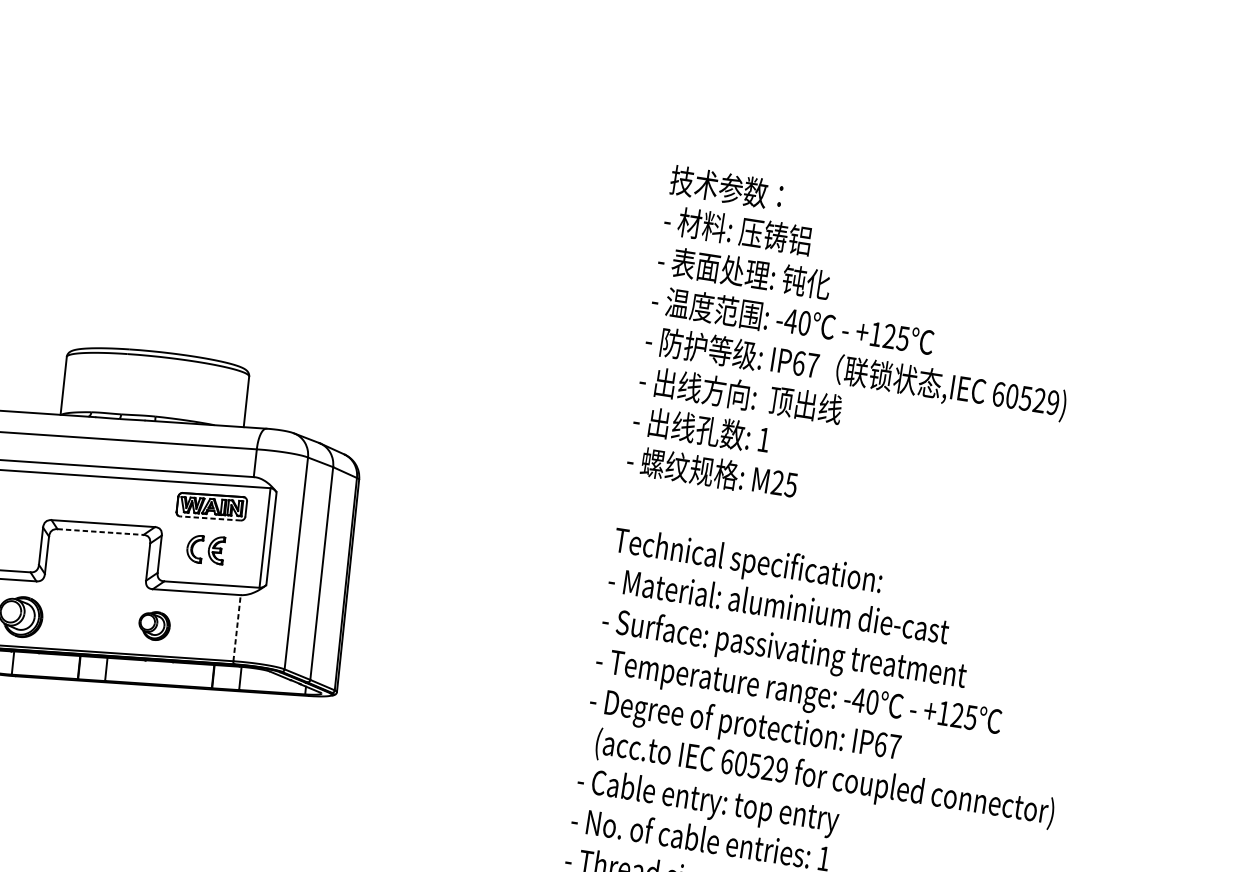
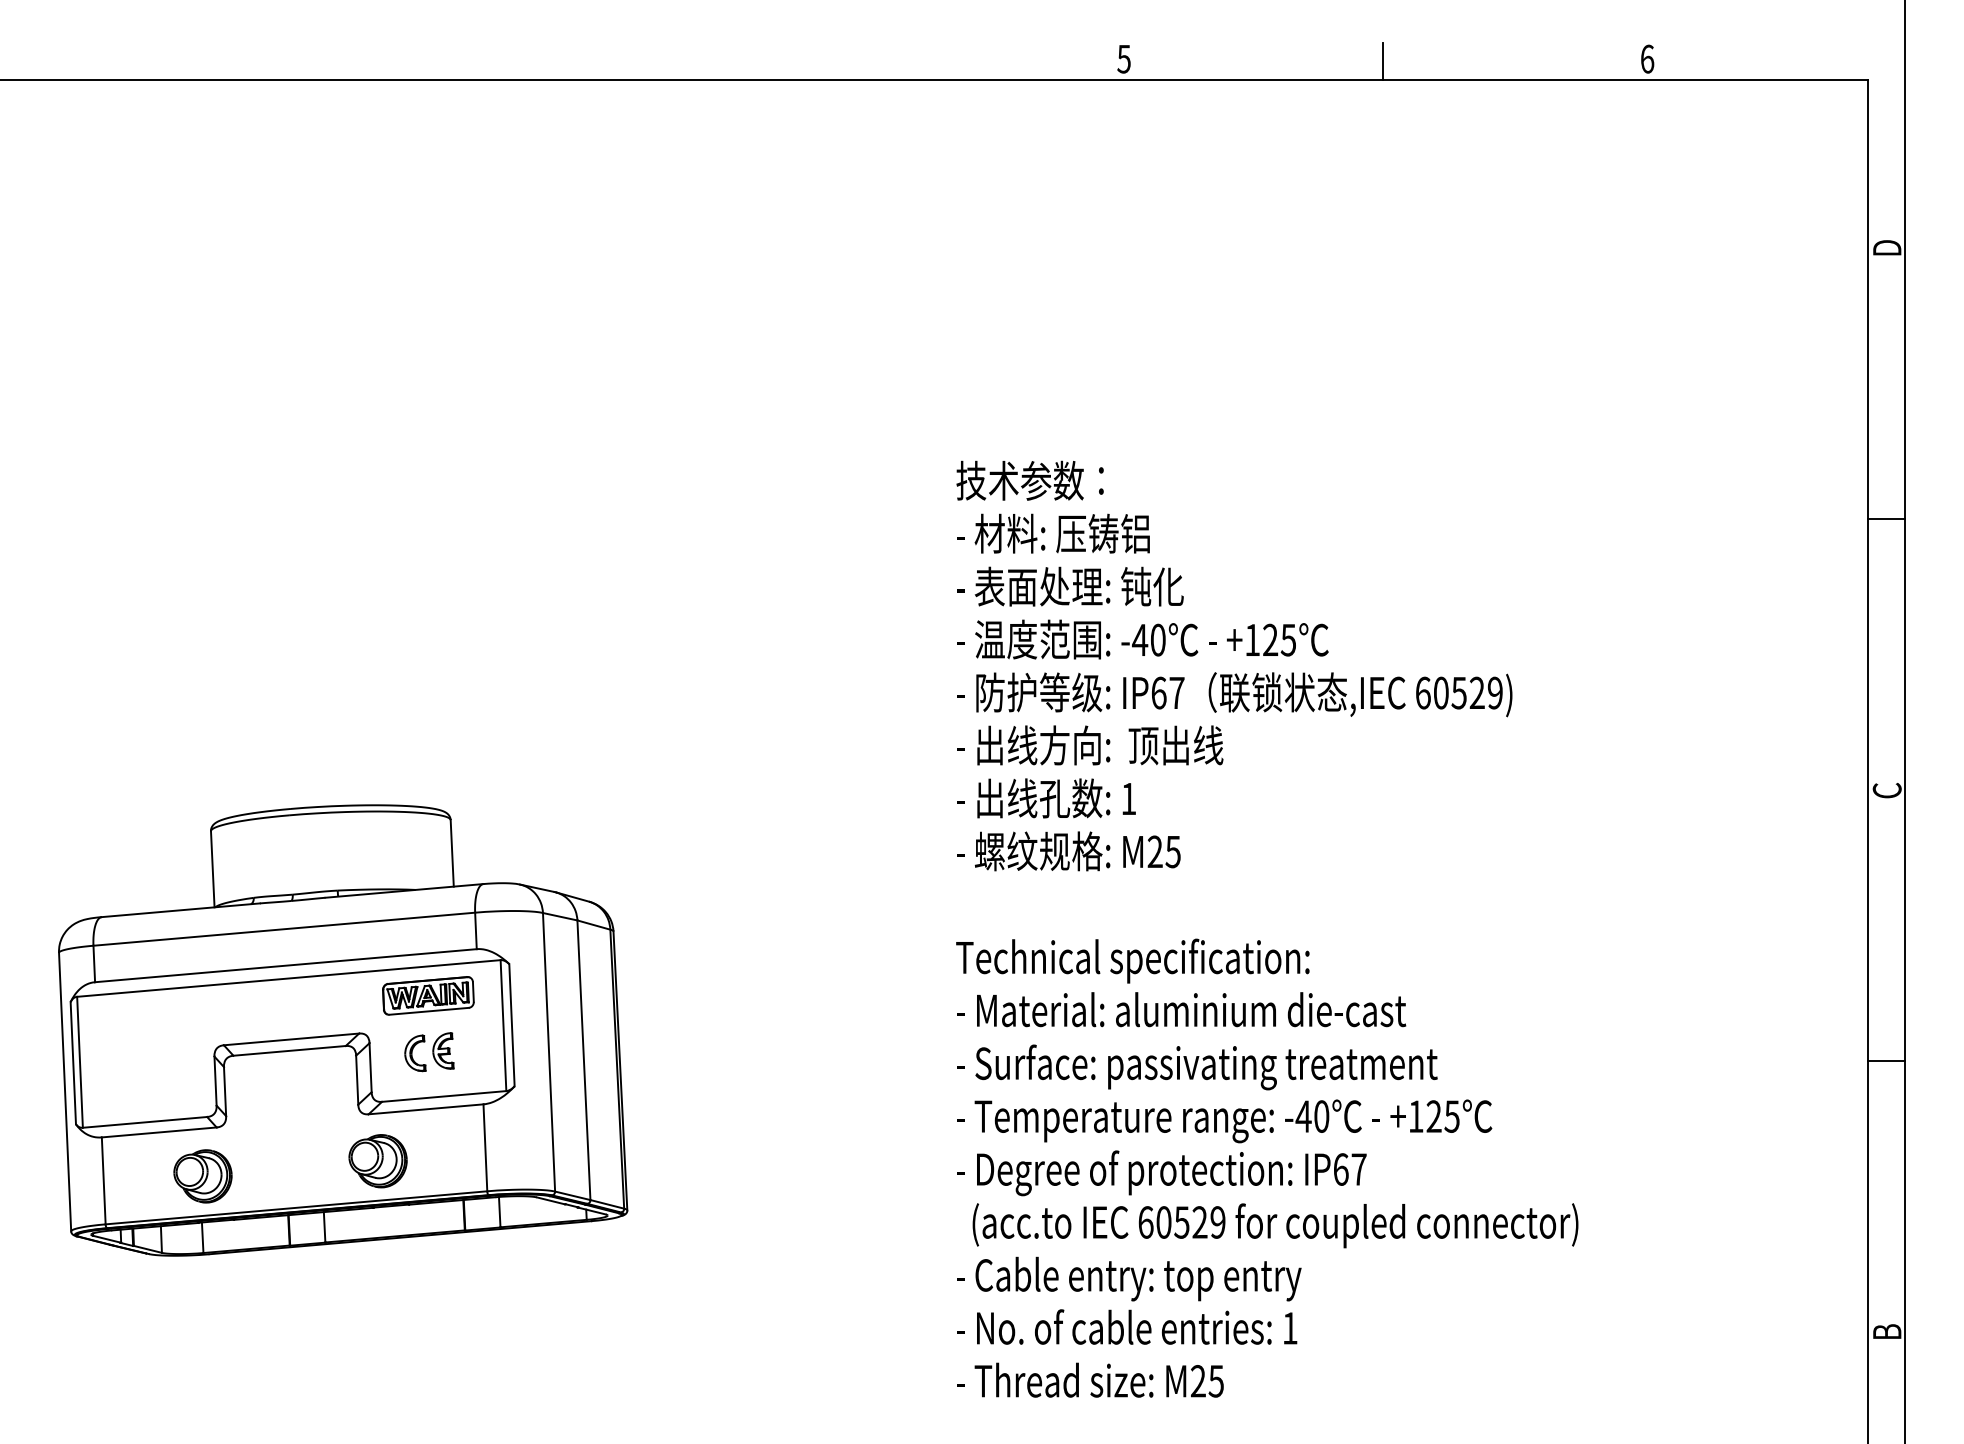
line: (210, 518) -> (429, 1011), dashed -> solid
line: (101, 531) -> (290, 1050), dashed -> solid
part: (153, 625) -> (377, 1161), size x1.43
line: (237, 627) -> (485, 1147), dashed -> solid

